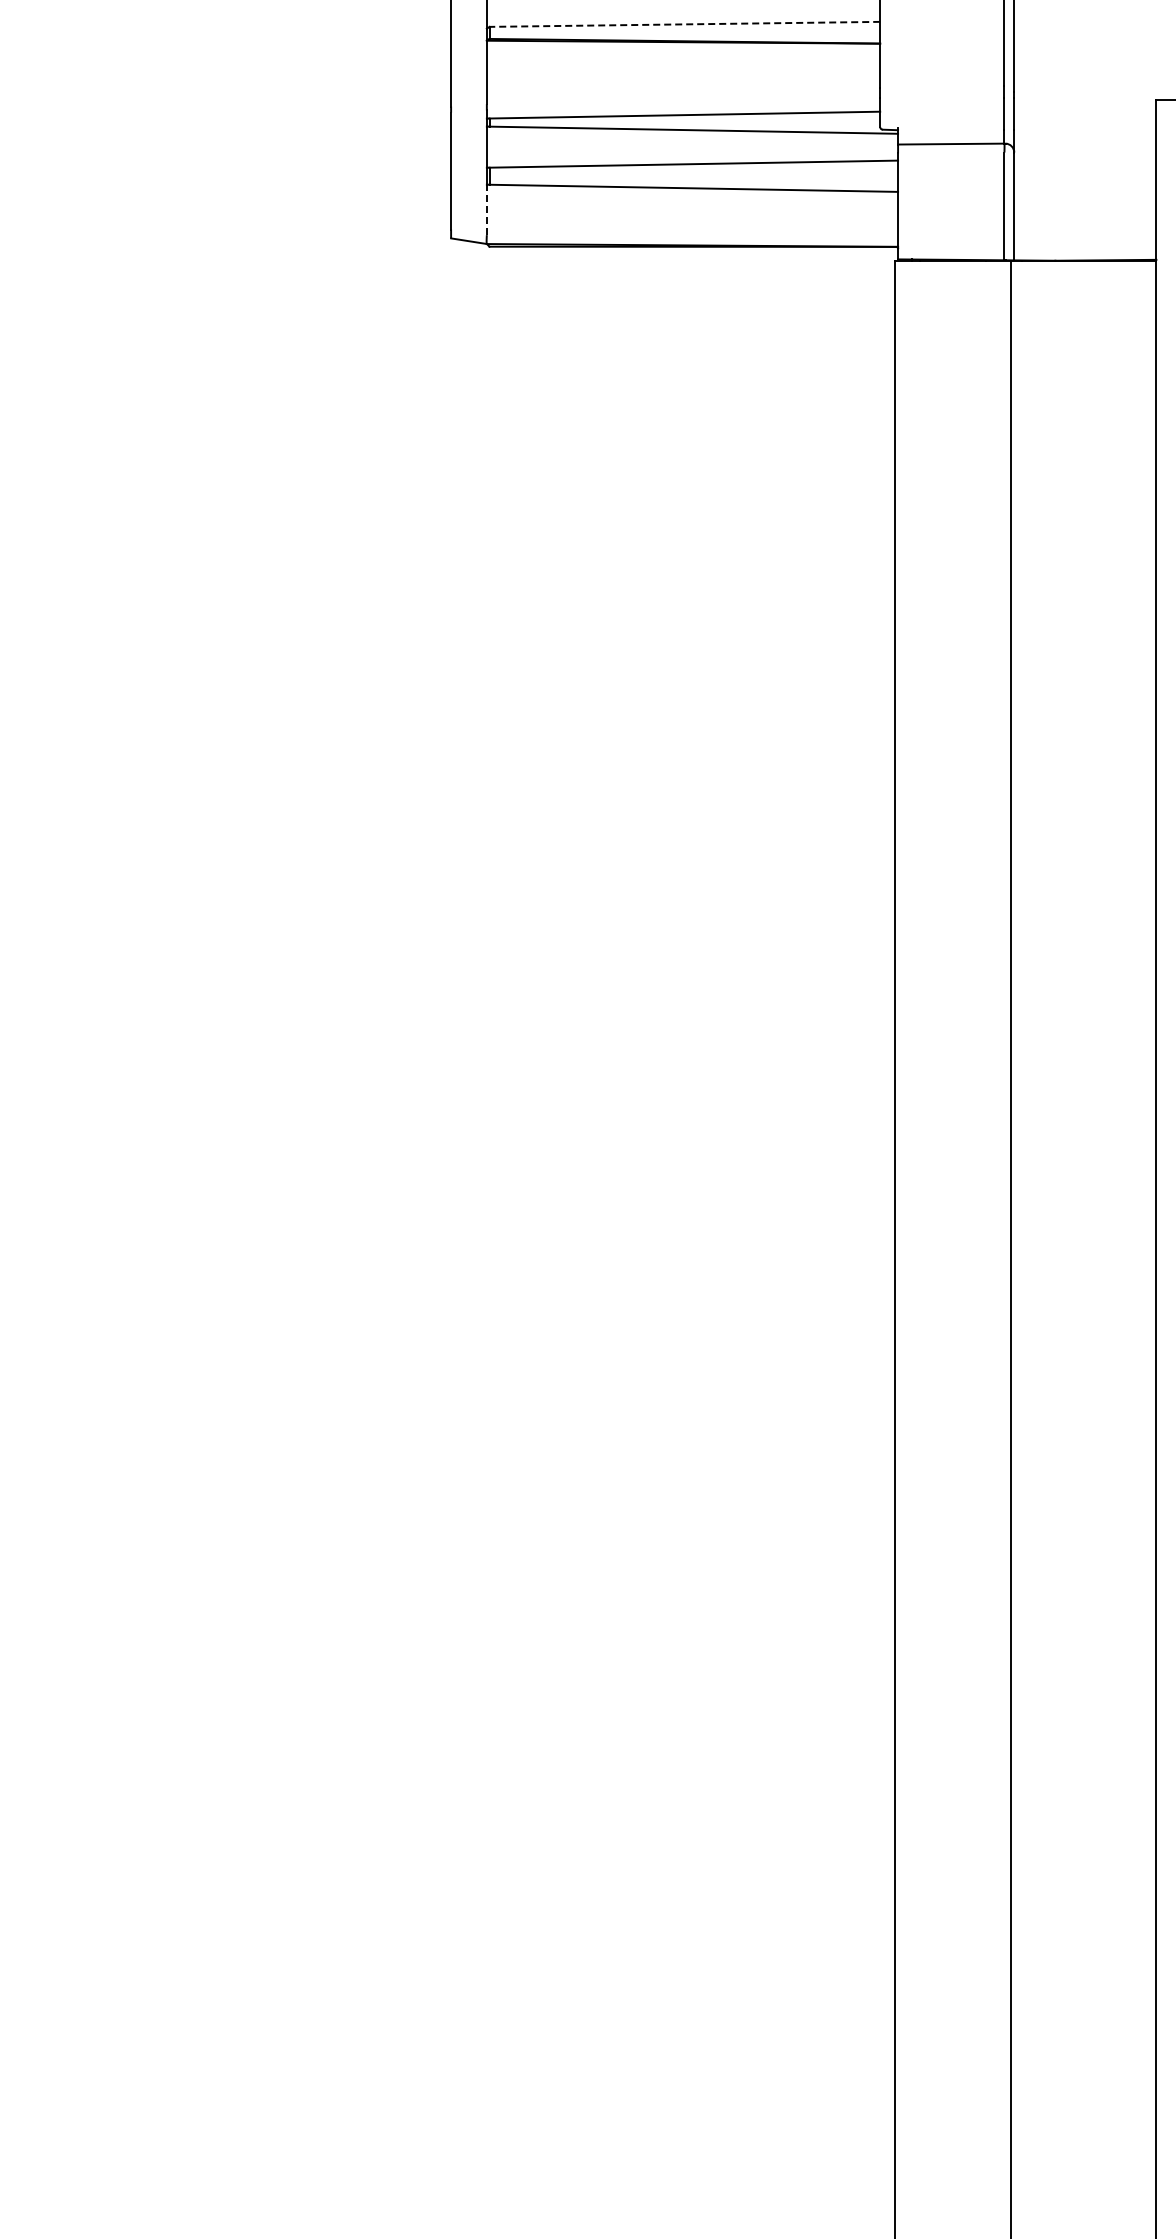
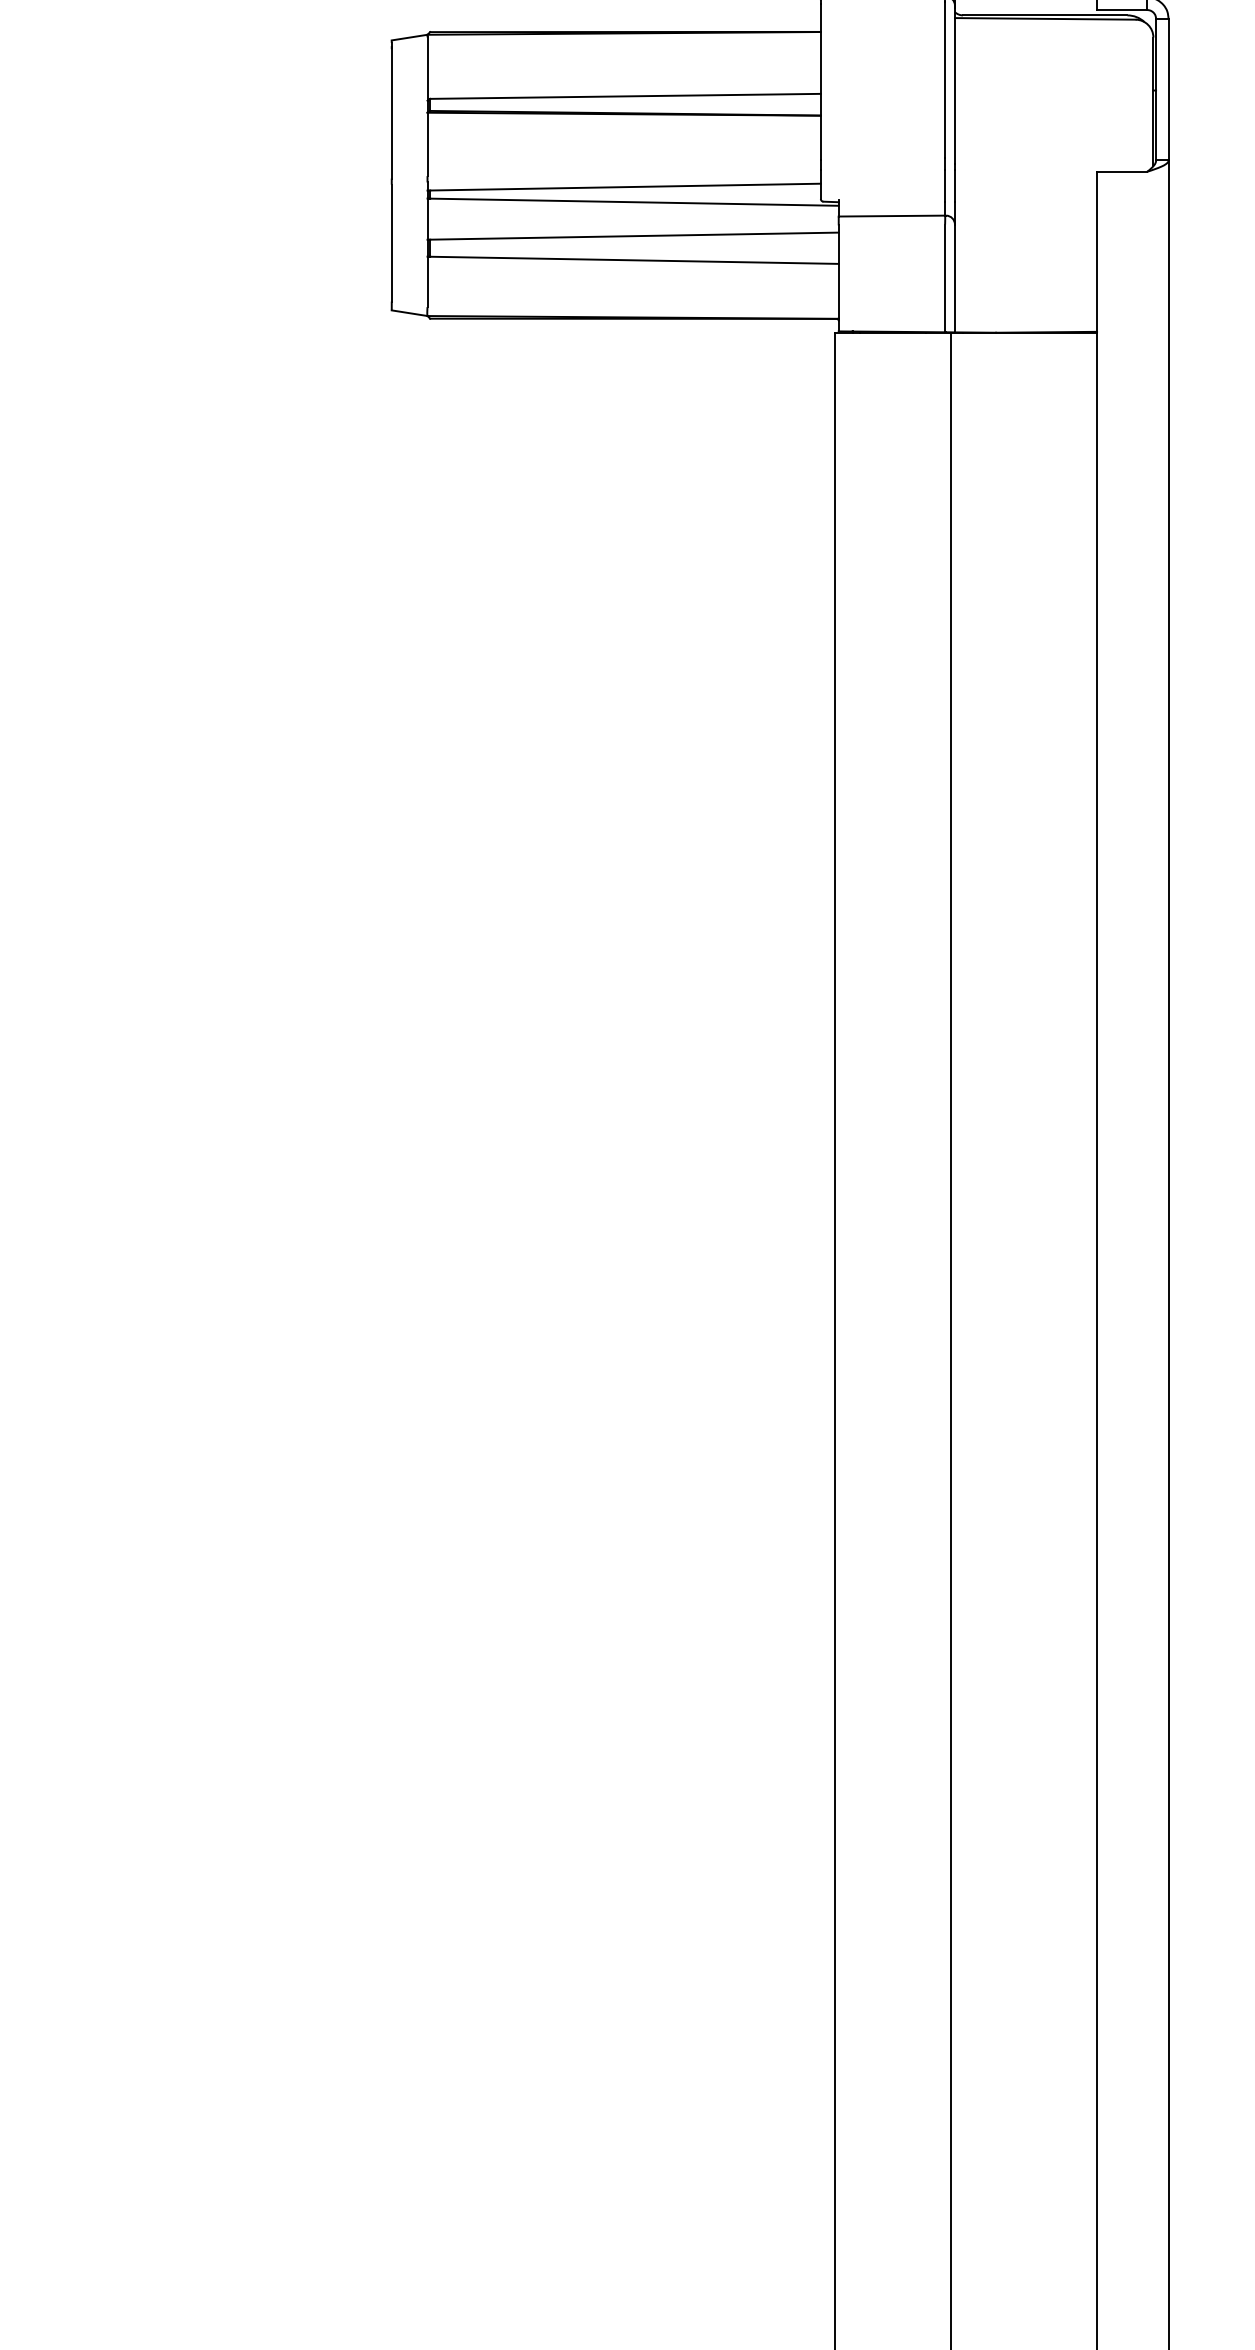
line: (684, 24) -> (625, 96), dashed -> solid
line: (486, 209) -> (427, 281), dashed -> solid

